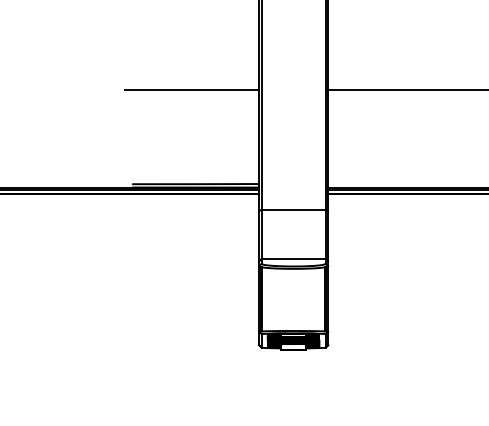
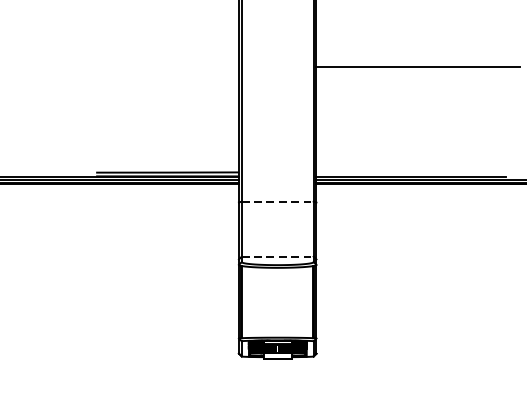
line: (192, 89) -> (163, 66), removed
line: (293, 209) -> (277, 201), solid -> dashed
line: (293, 258) -> (277, 256), solid -> dashed

